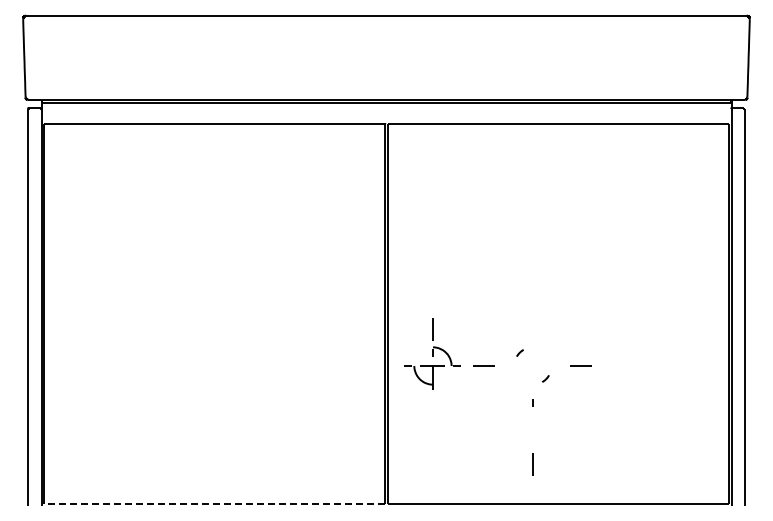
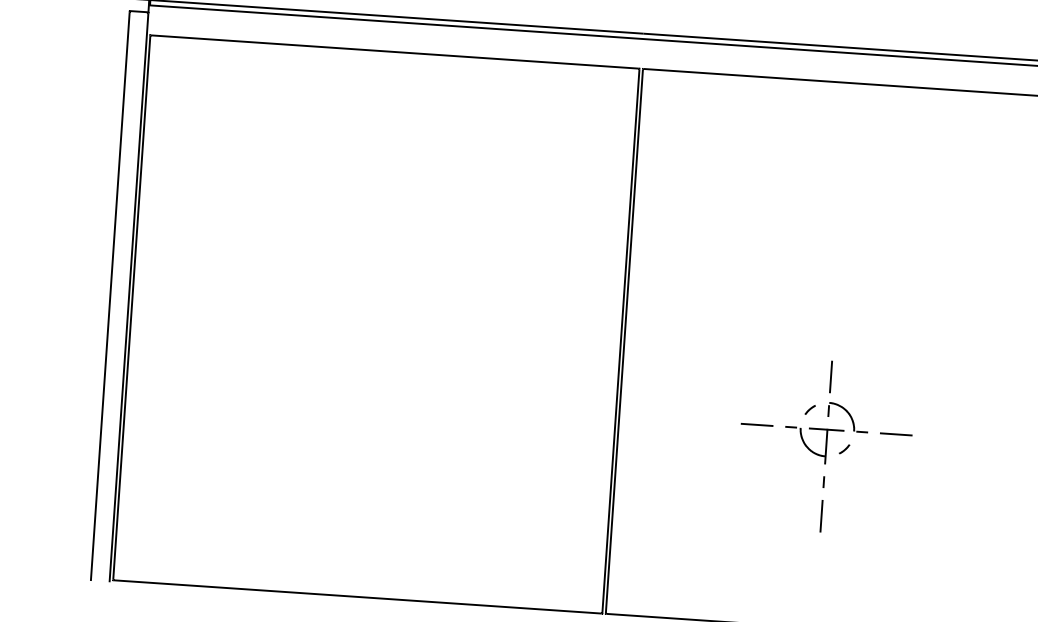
part: (432, 353) -> (827, 411), moved
line: (532, 464) -> (820, 516), moved
line: (214, 504) -> (357, 596), dashed -> solid

